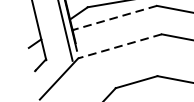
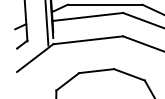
line: (114, 17) -> (87, 16), dashed -> solid
line: (119, 46) -> (87, 40), dashed -> solid

